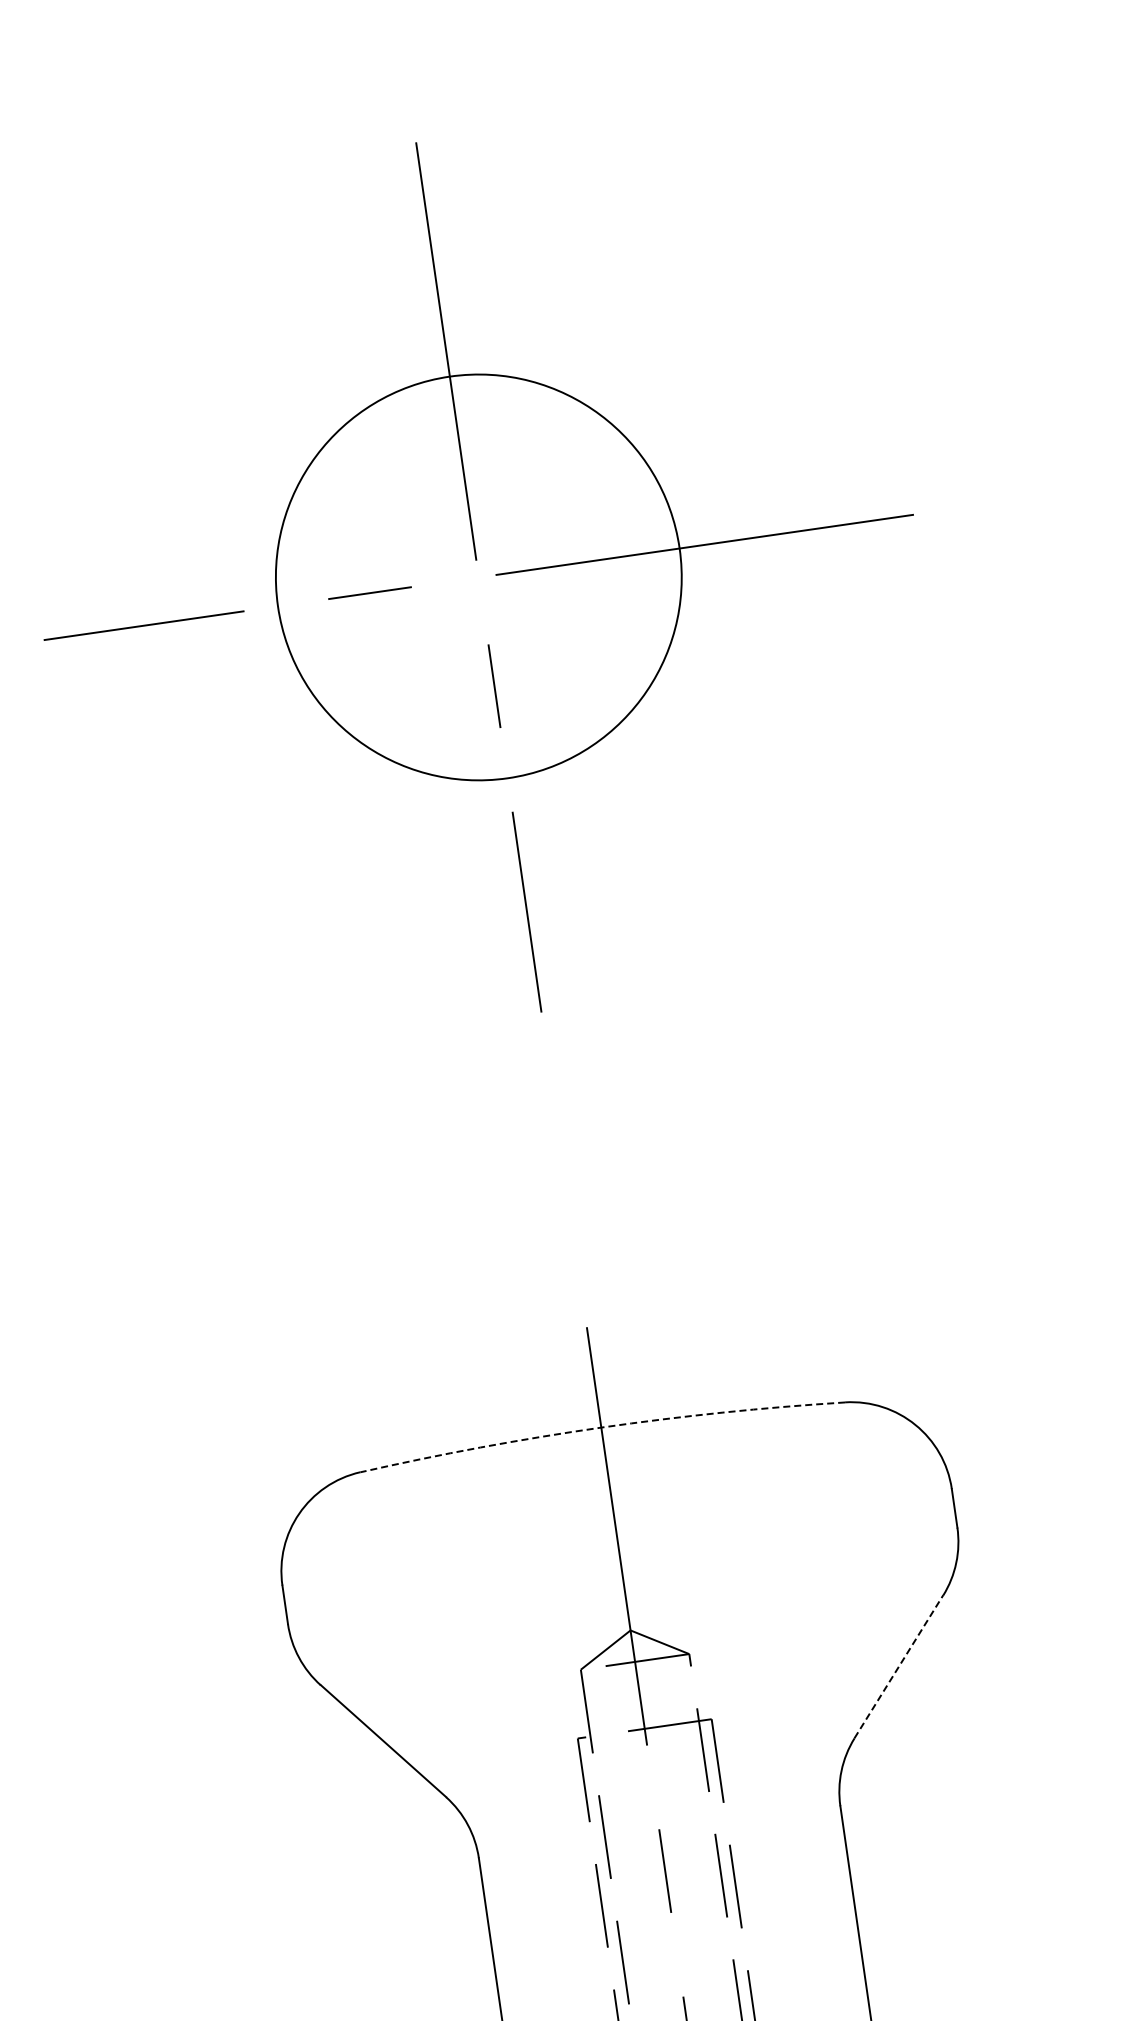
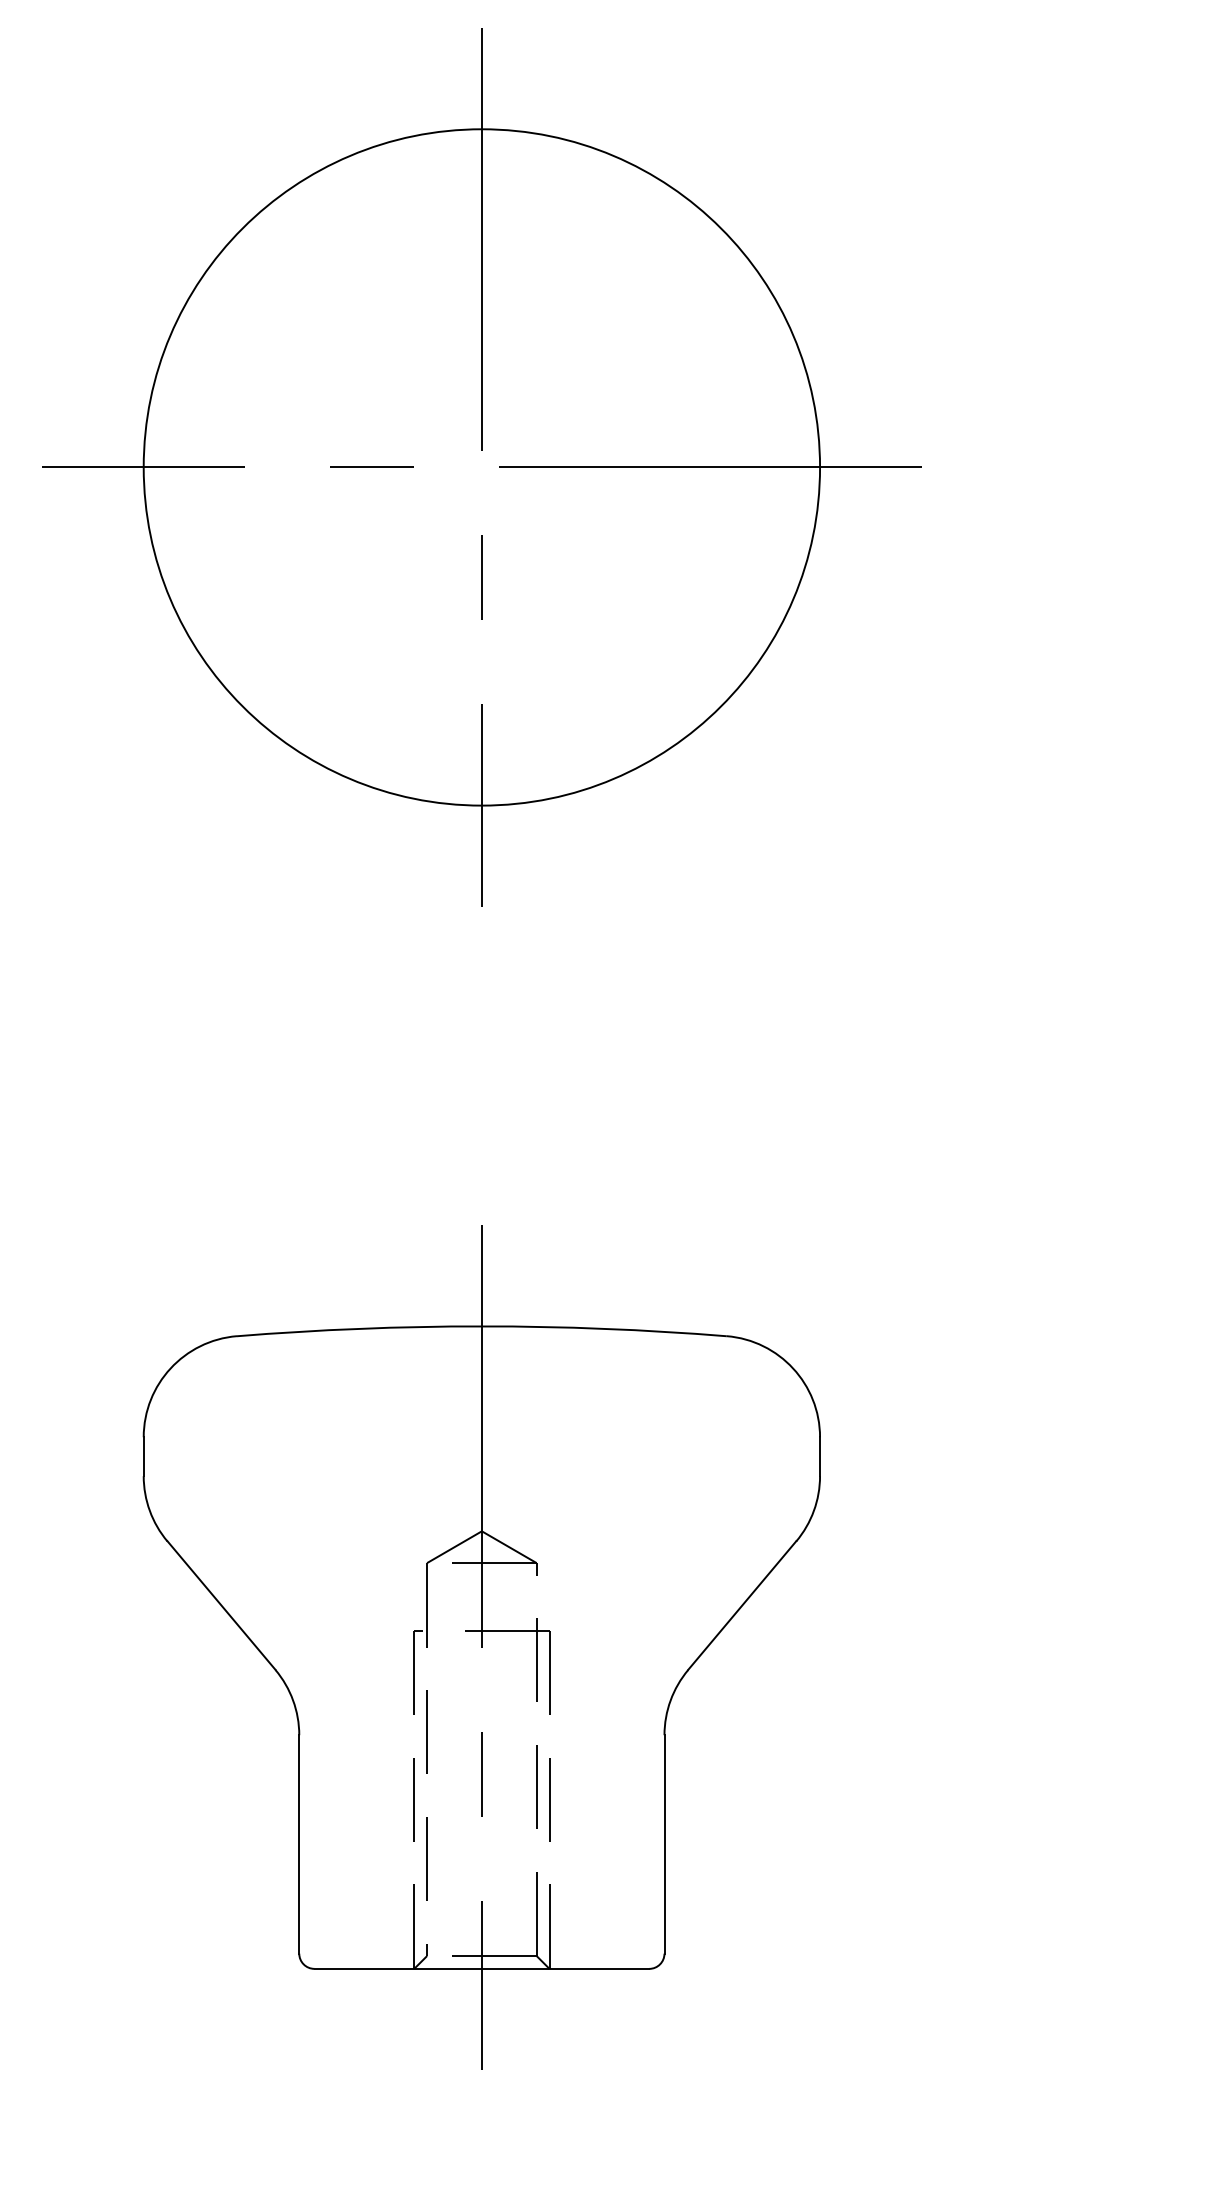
circle: (478, 577) -> (481, 467), size x1.67
arc: (600, 1427) -> (481, 1326), dashed -> solid
line: (899, 1666) -> (742, 1605), dashed -> solid

